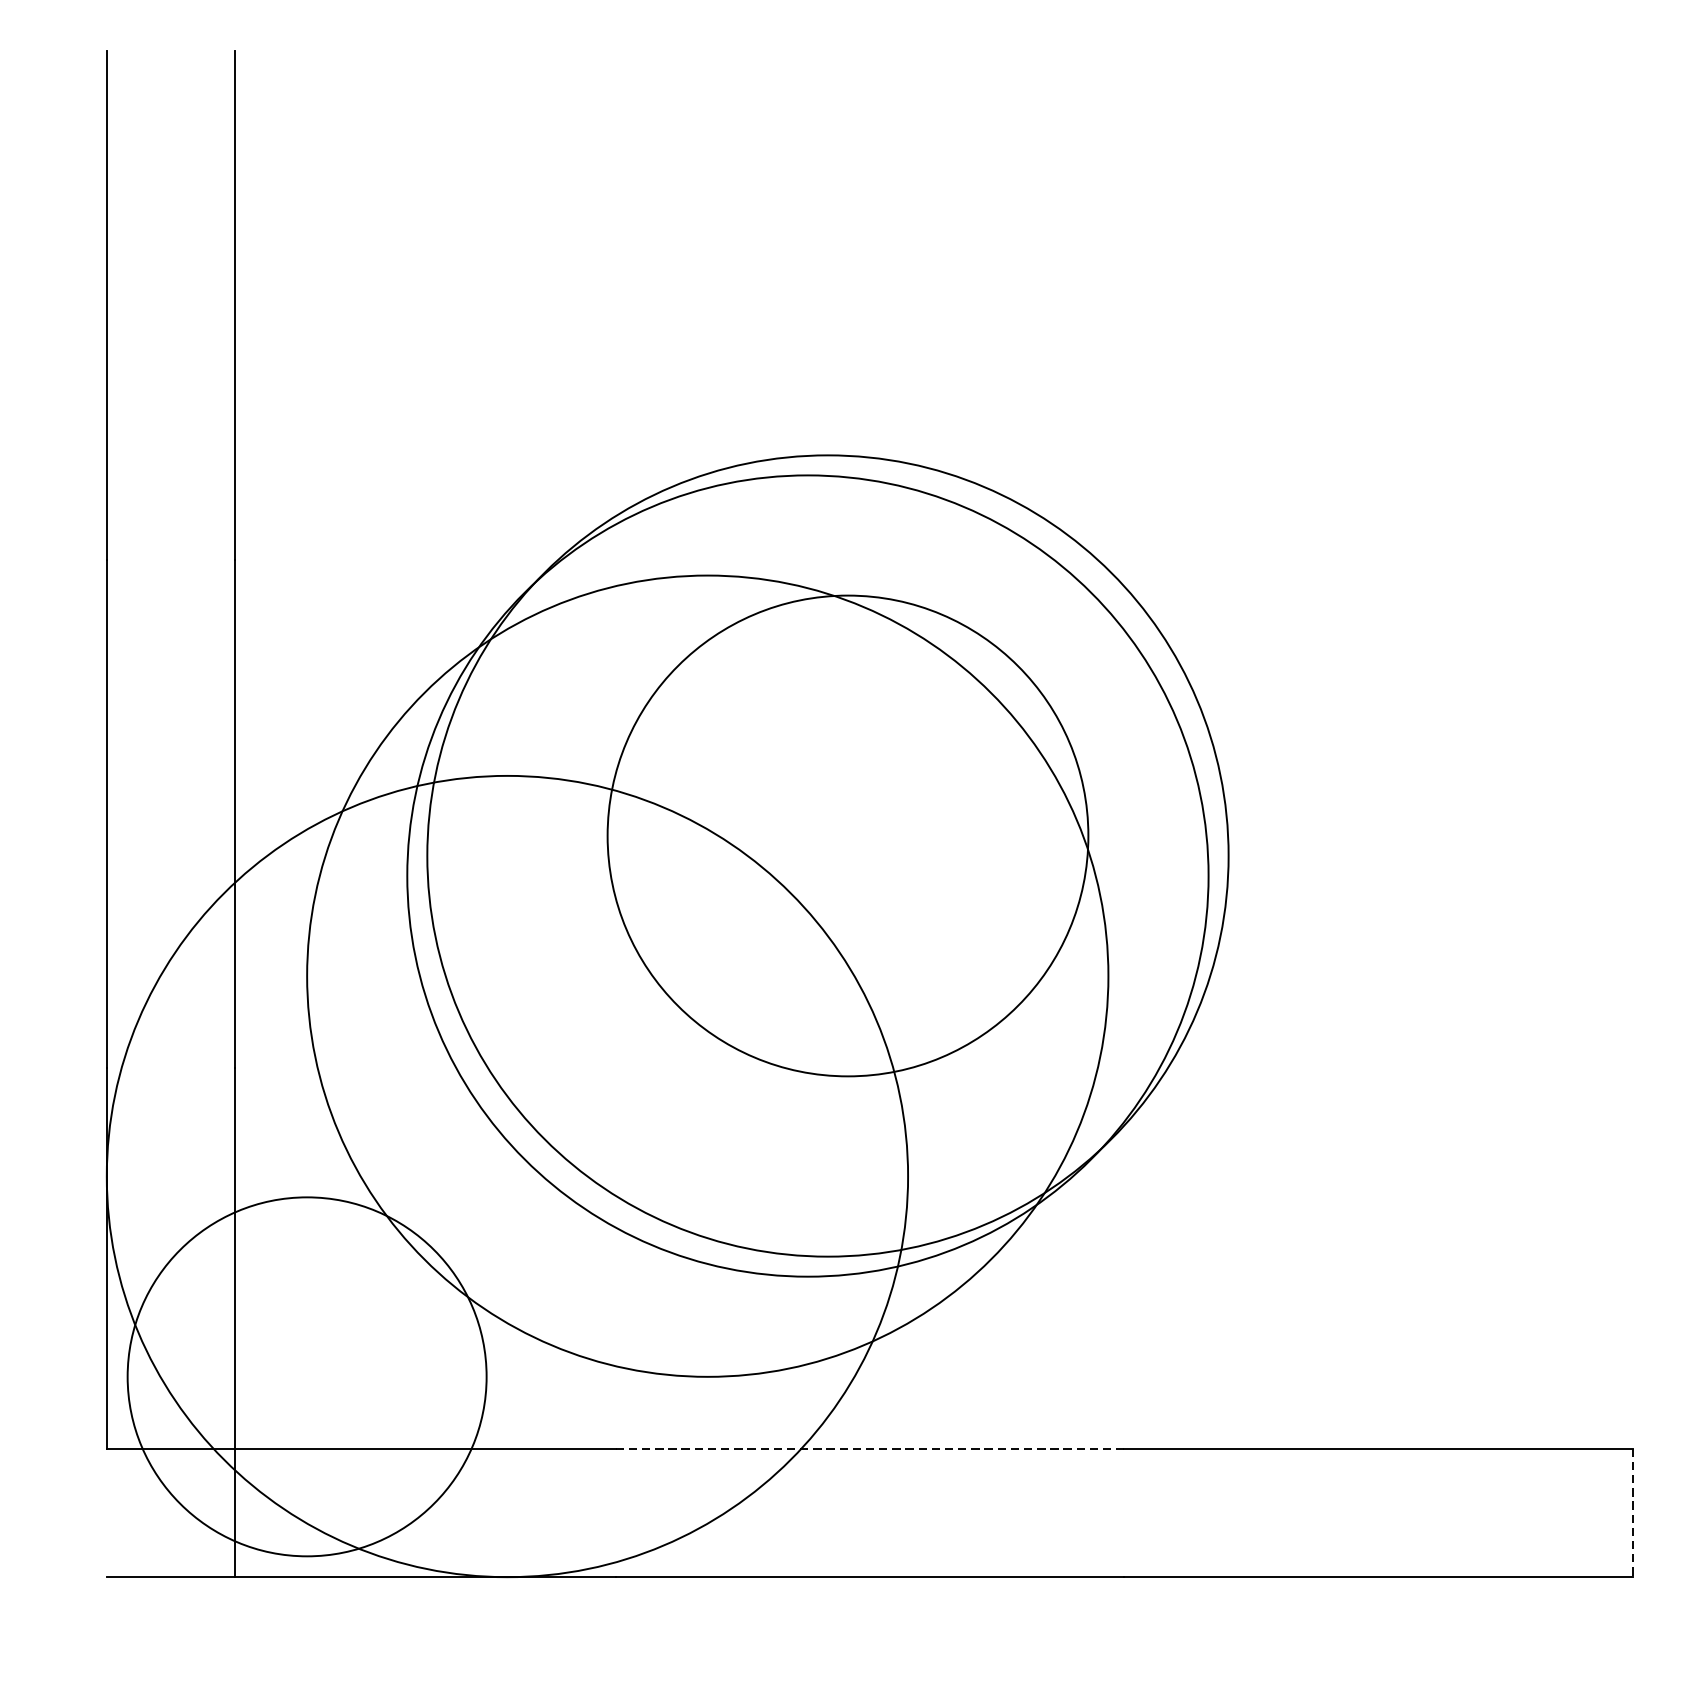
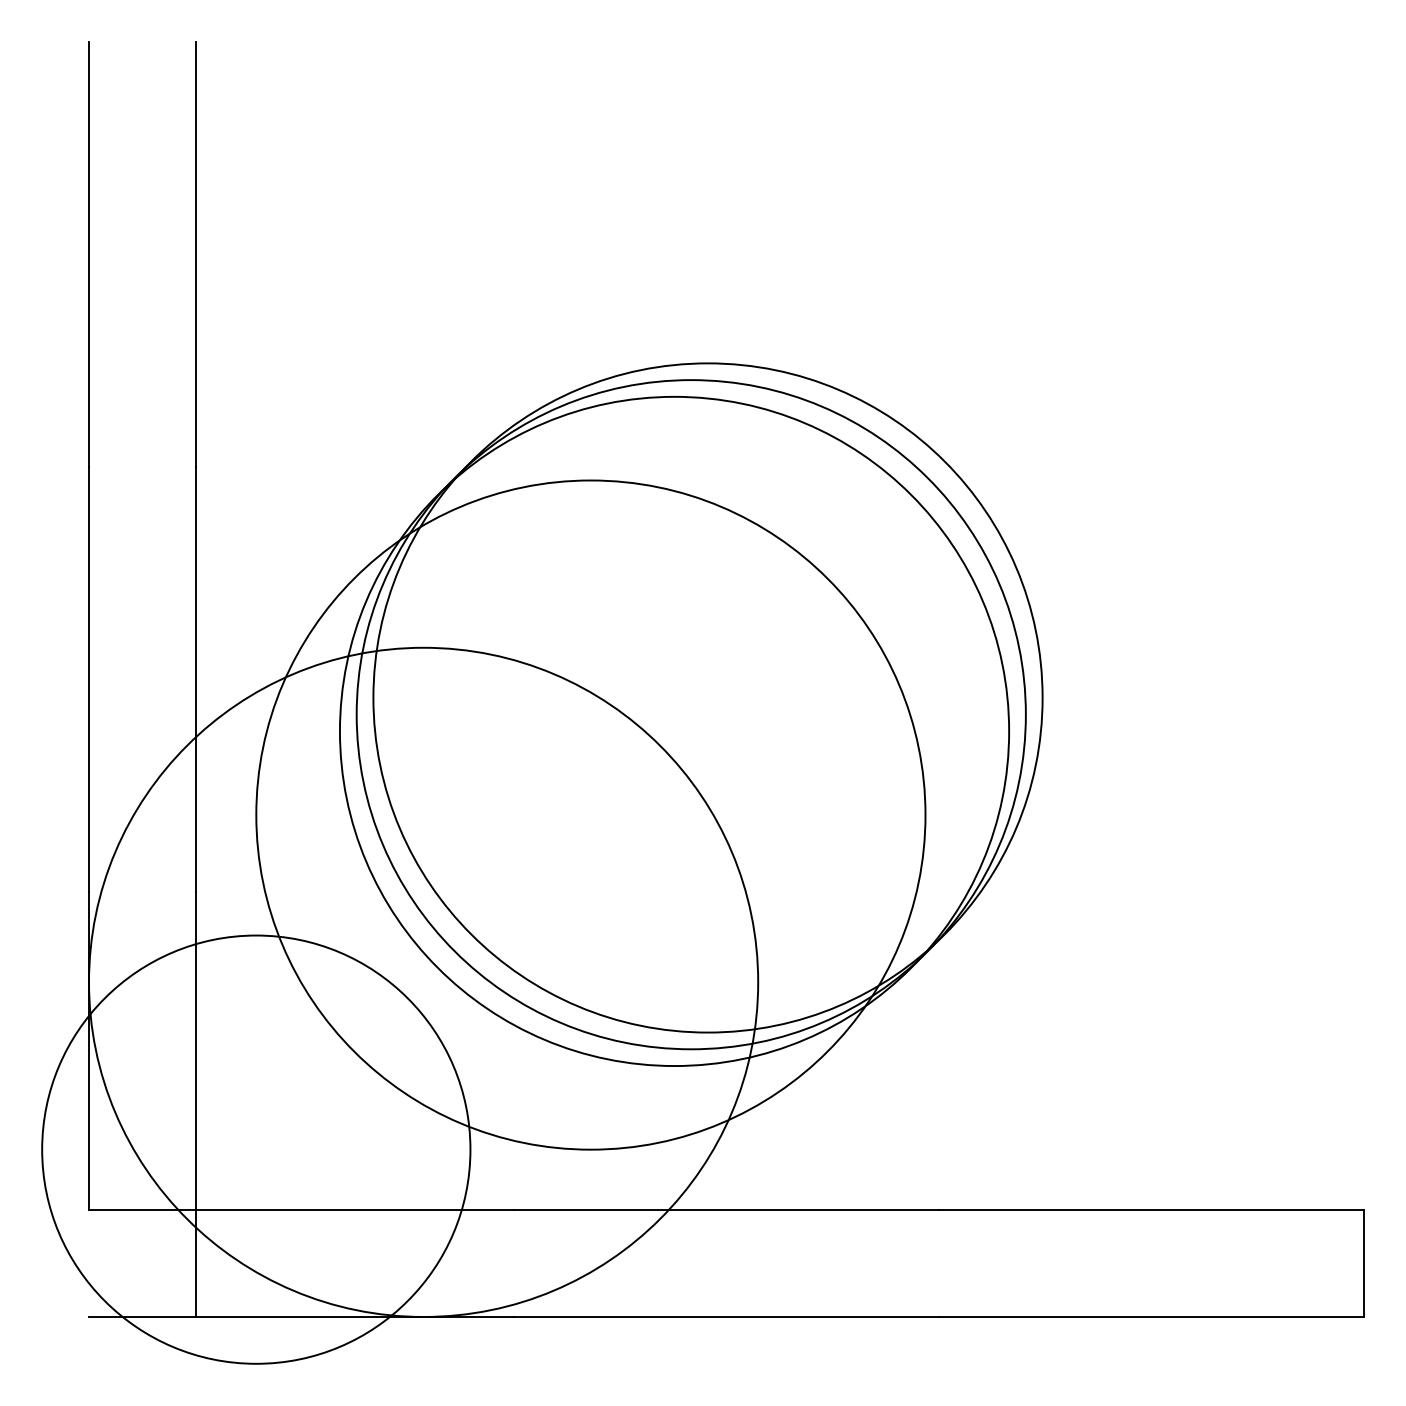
circle: (847, 835) -> (707, 697), size x1.67
circle: (307, 1376) -> (256, 1149), size x1.43
line: (870, 1448) -> (726, 1209), dashed -> solid
line: (1632, 1513) -> (1363, 1263), dashed -> solid

